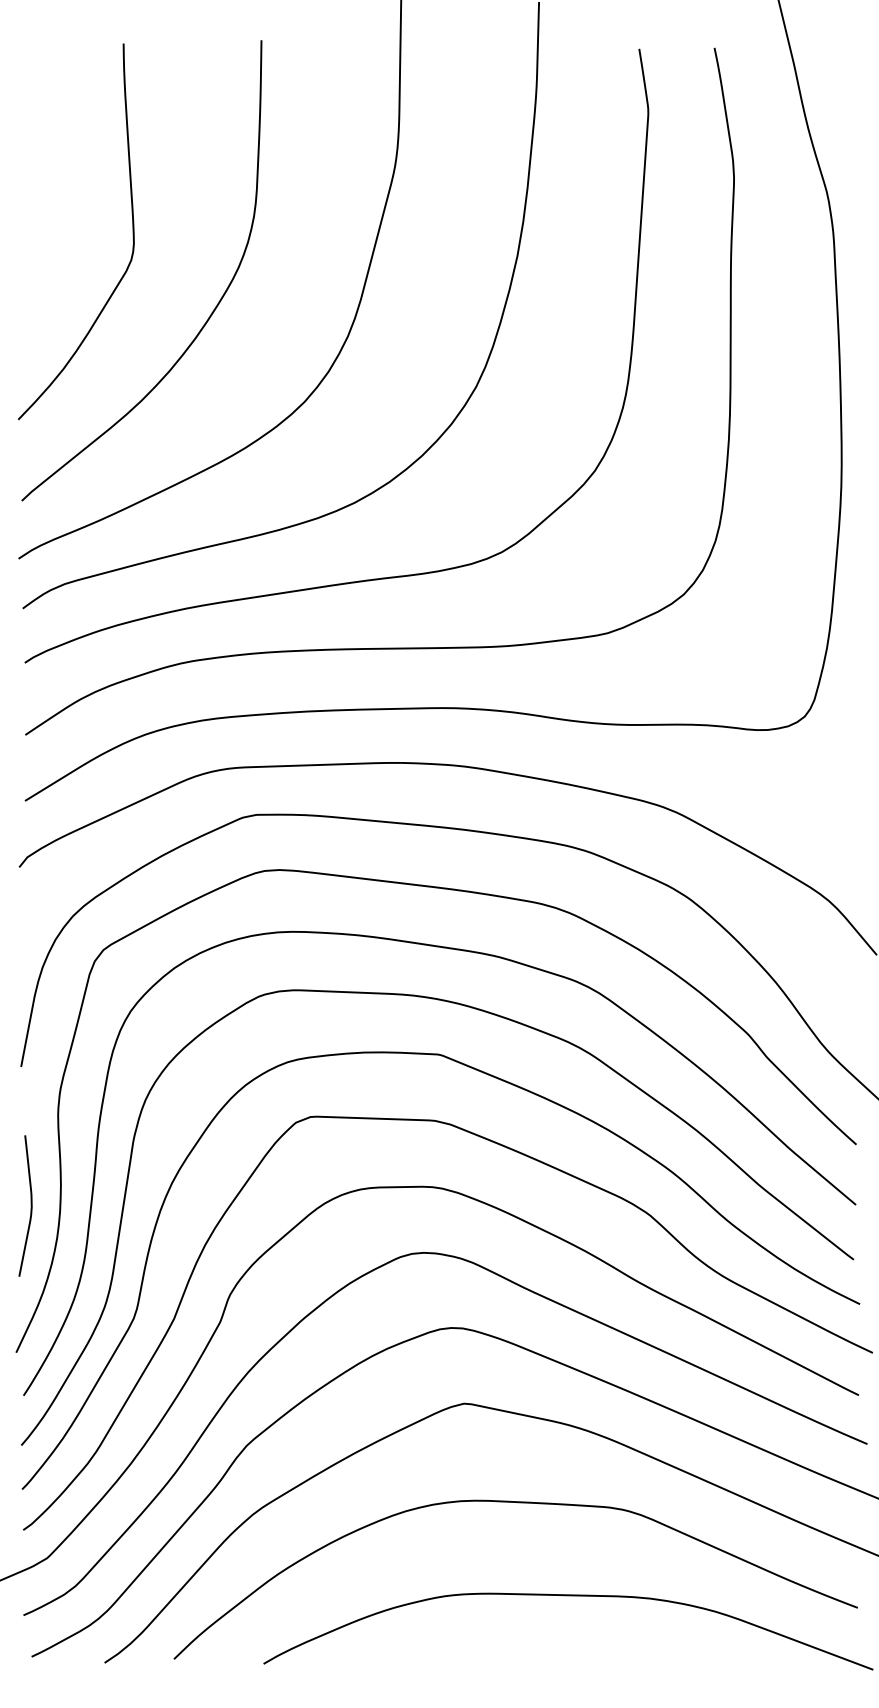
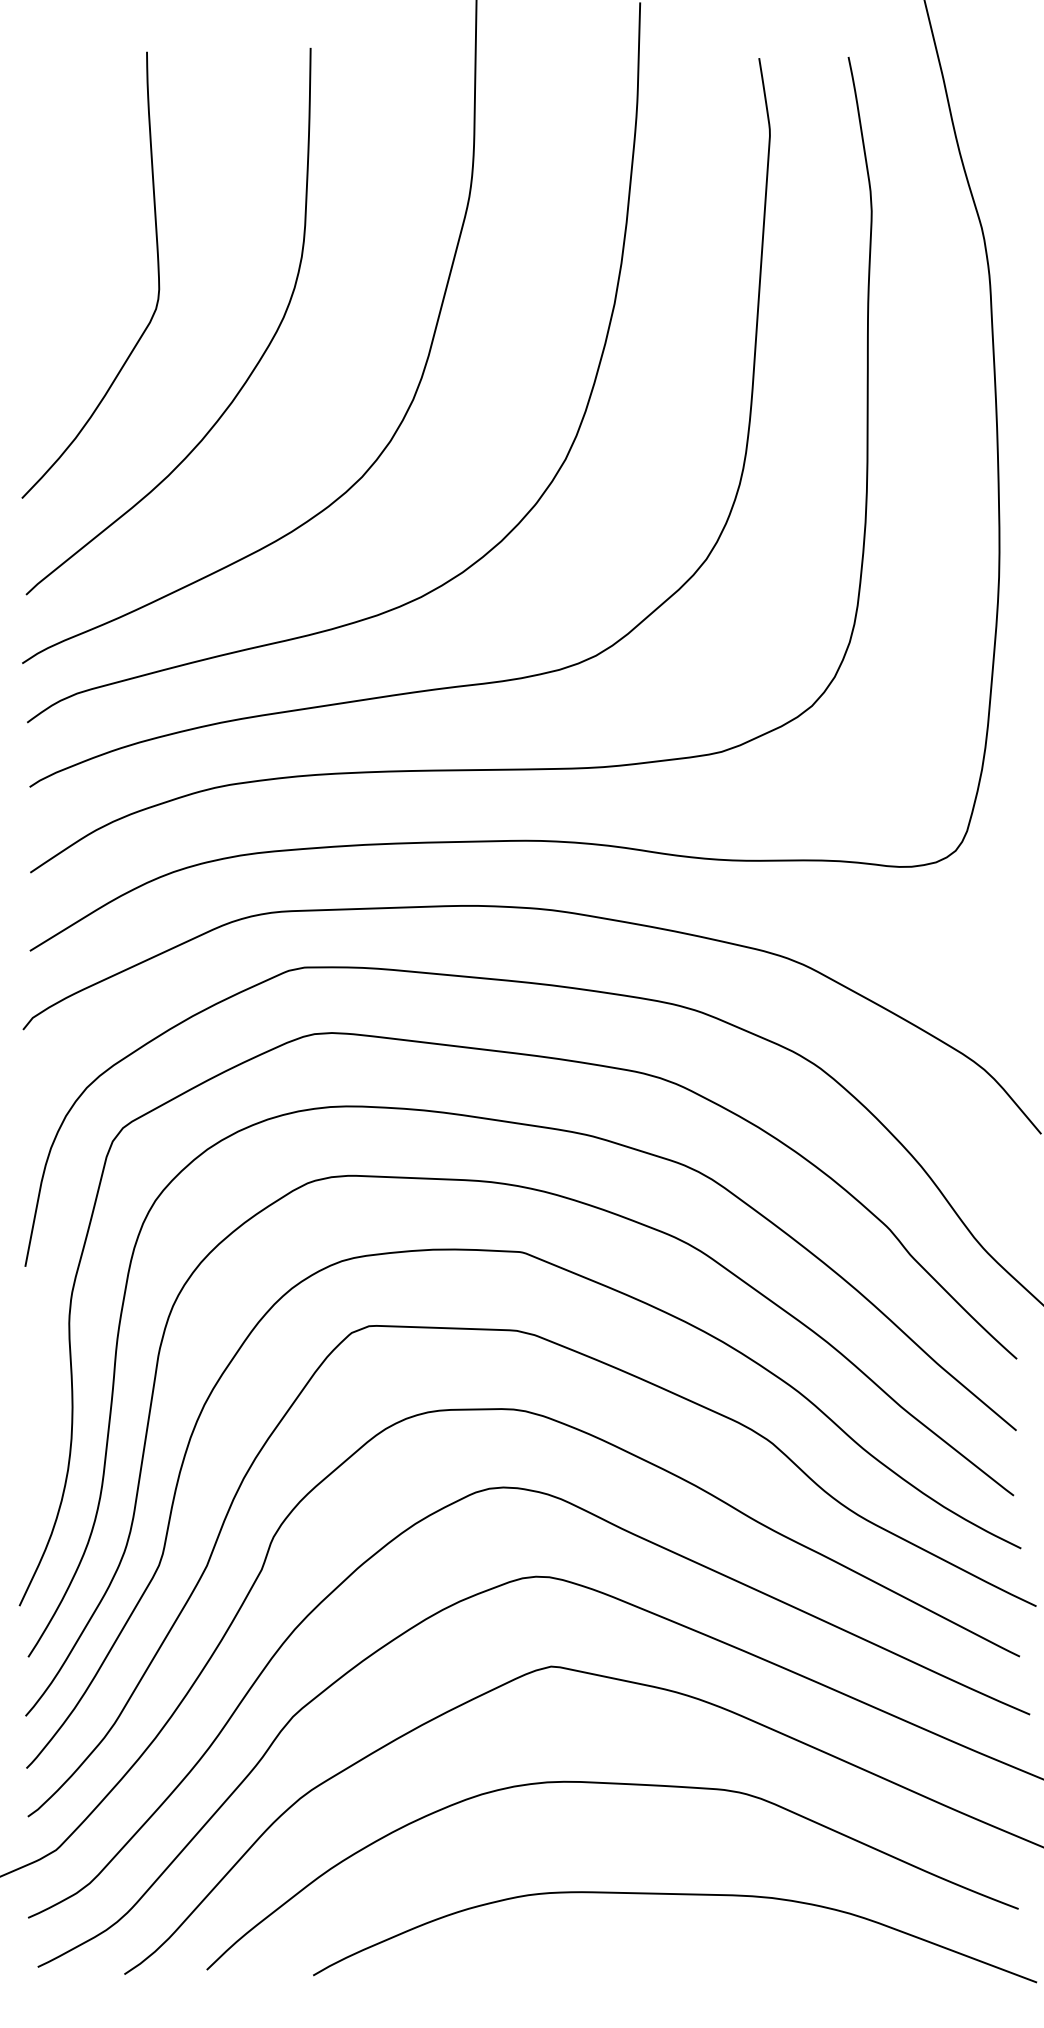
curve: (30, 1203) -> (36, 1428), removed

